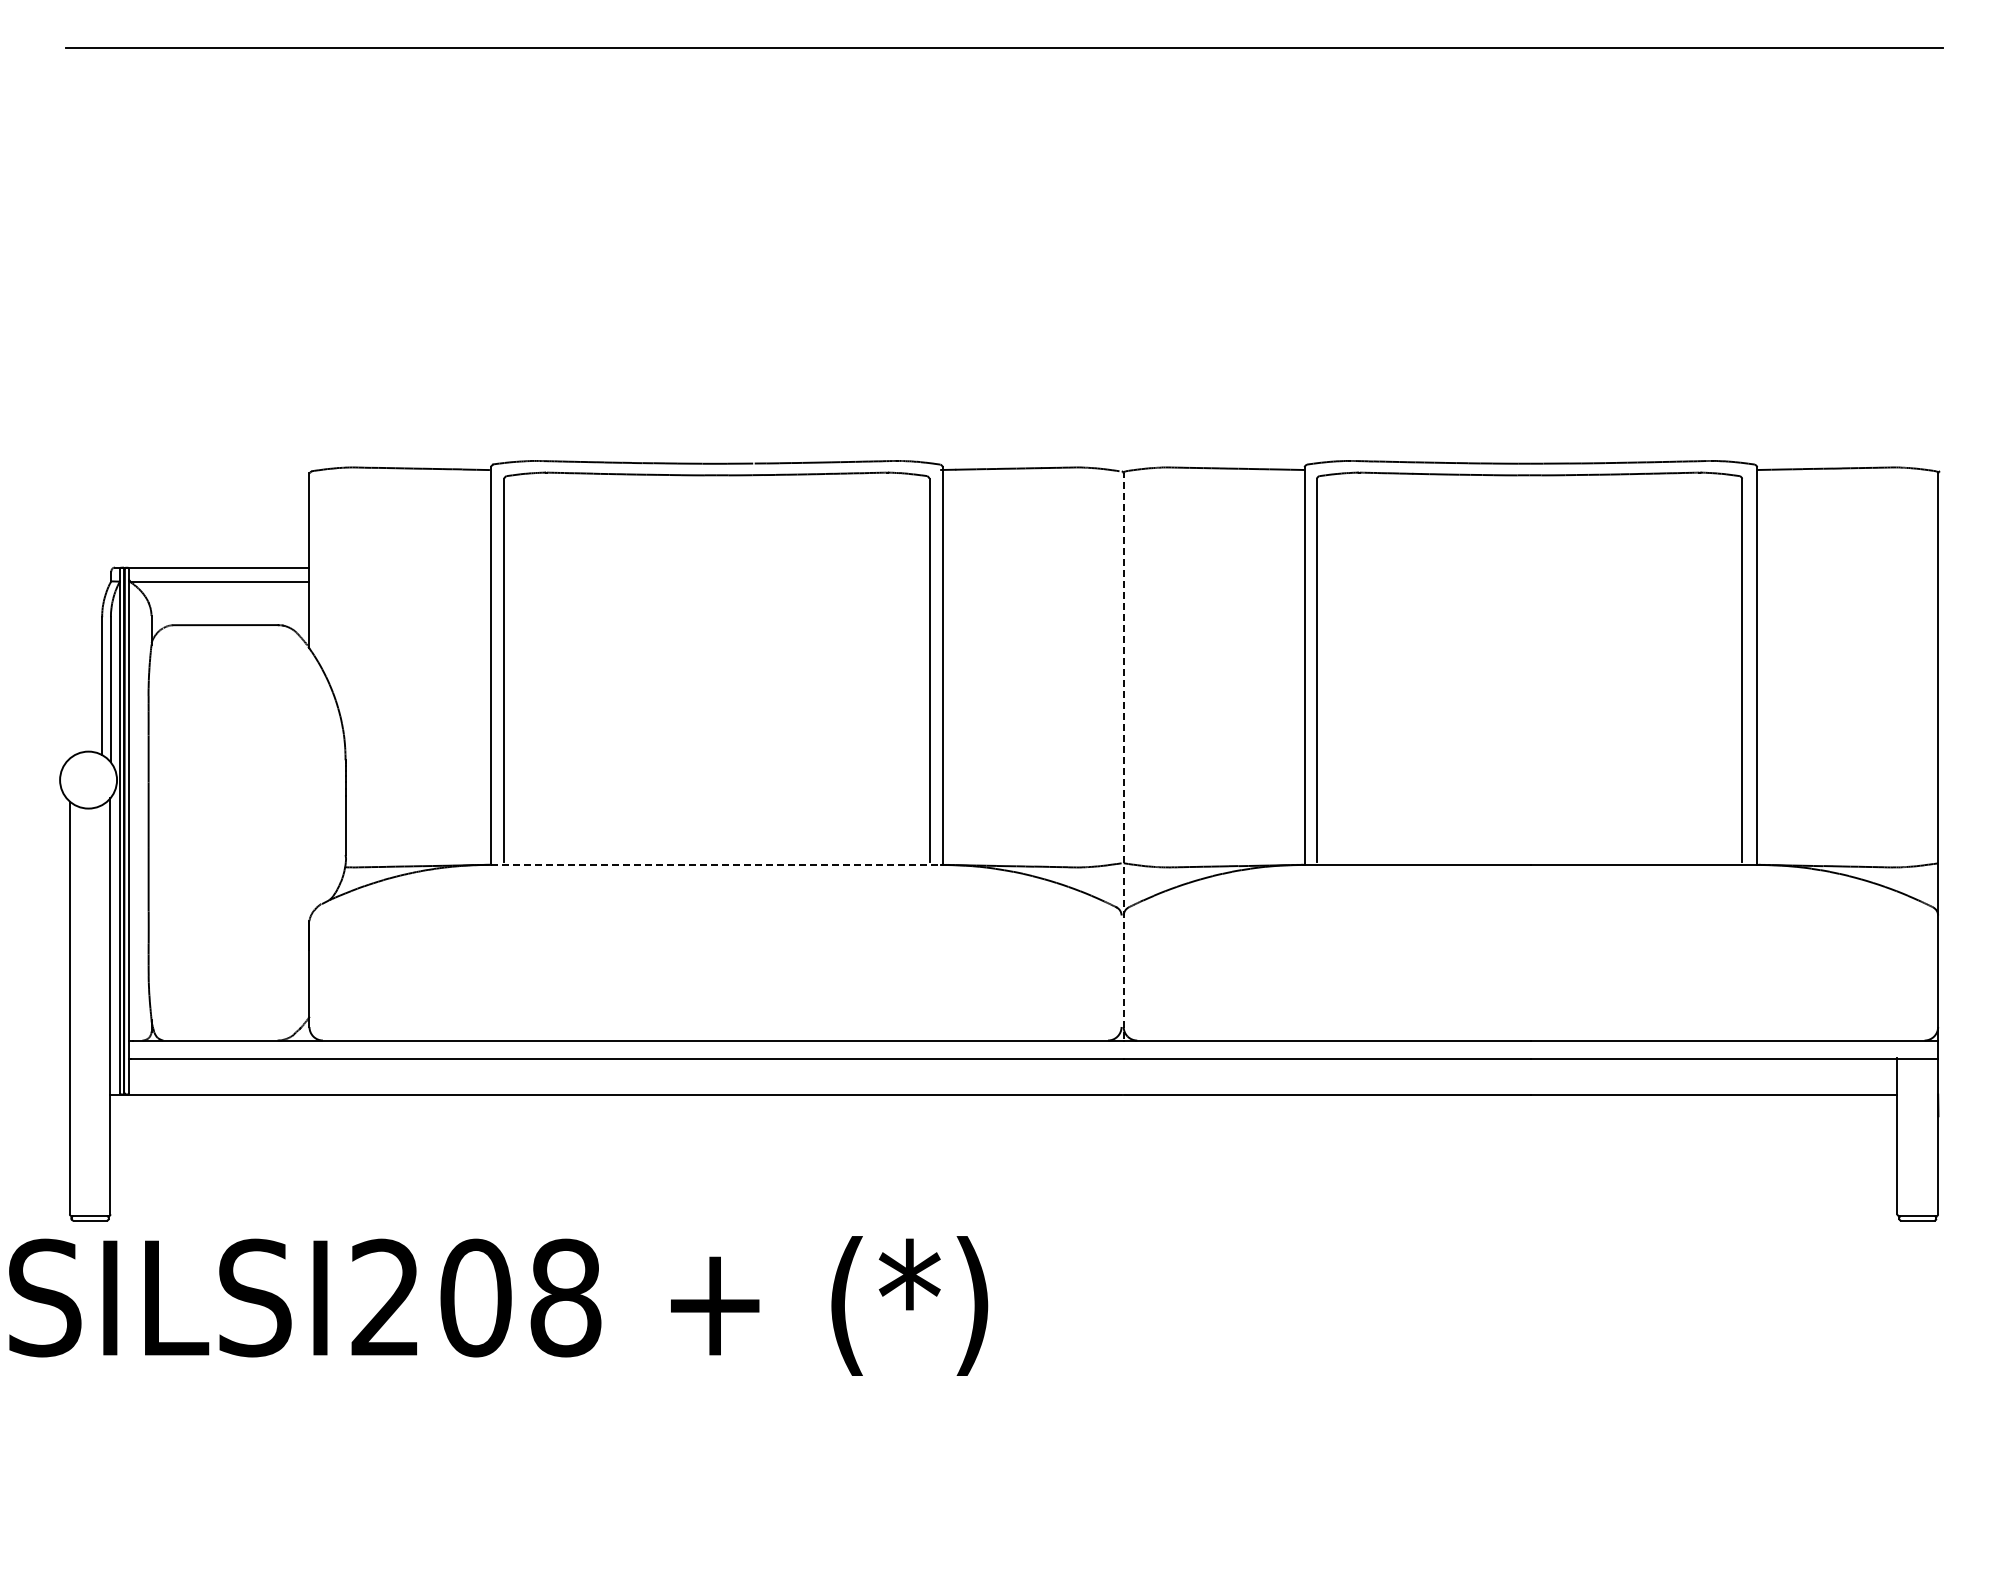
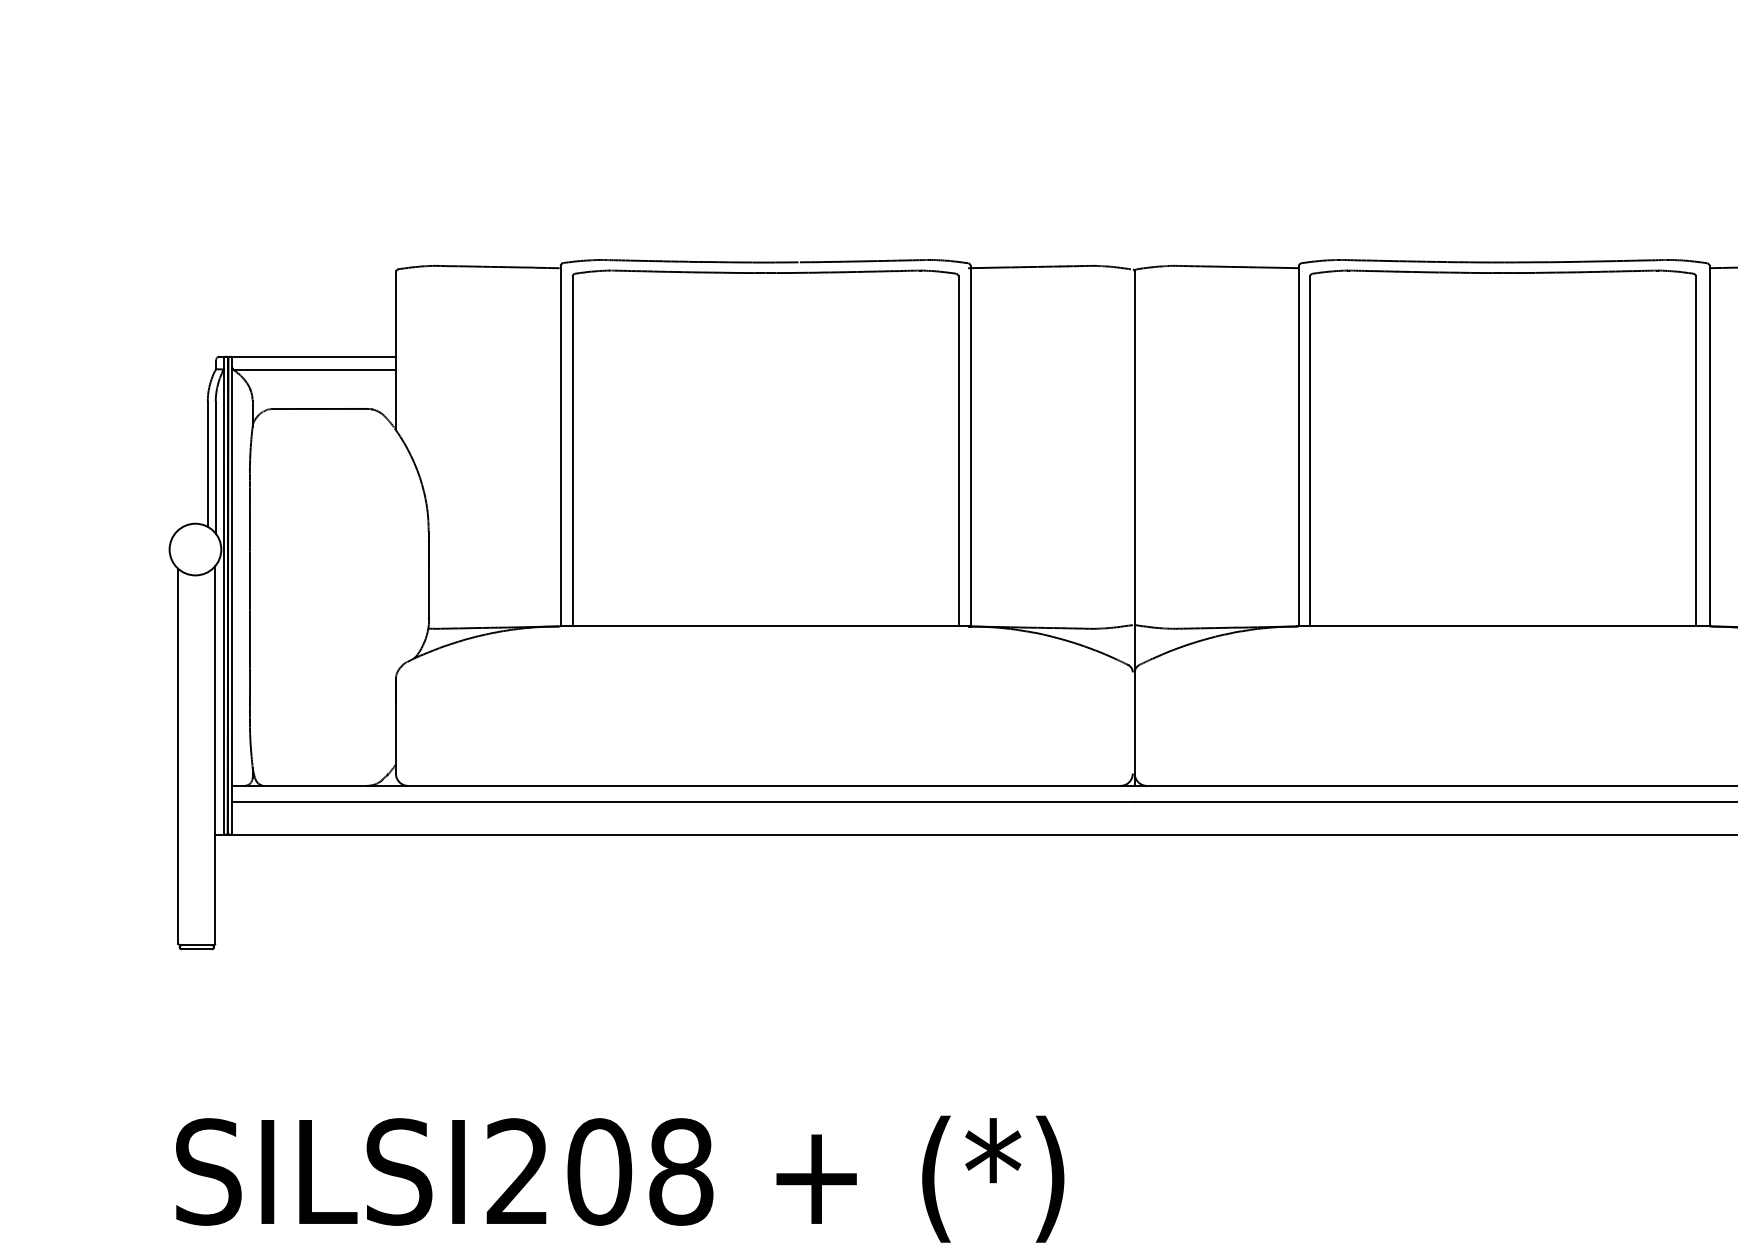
line: (1123, 756) -> (1134, 528), dashed -> solid
line: (716, 864) -> (765, 626), dashed -> solid
text: (498, 1305) -> (620, 1178), moved

